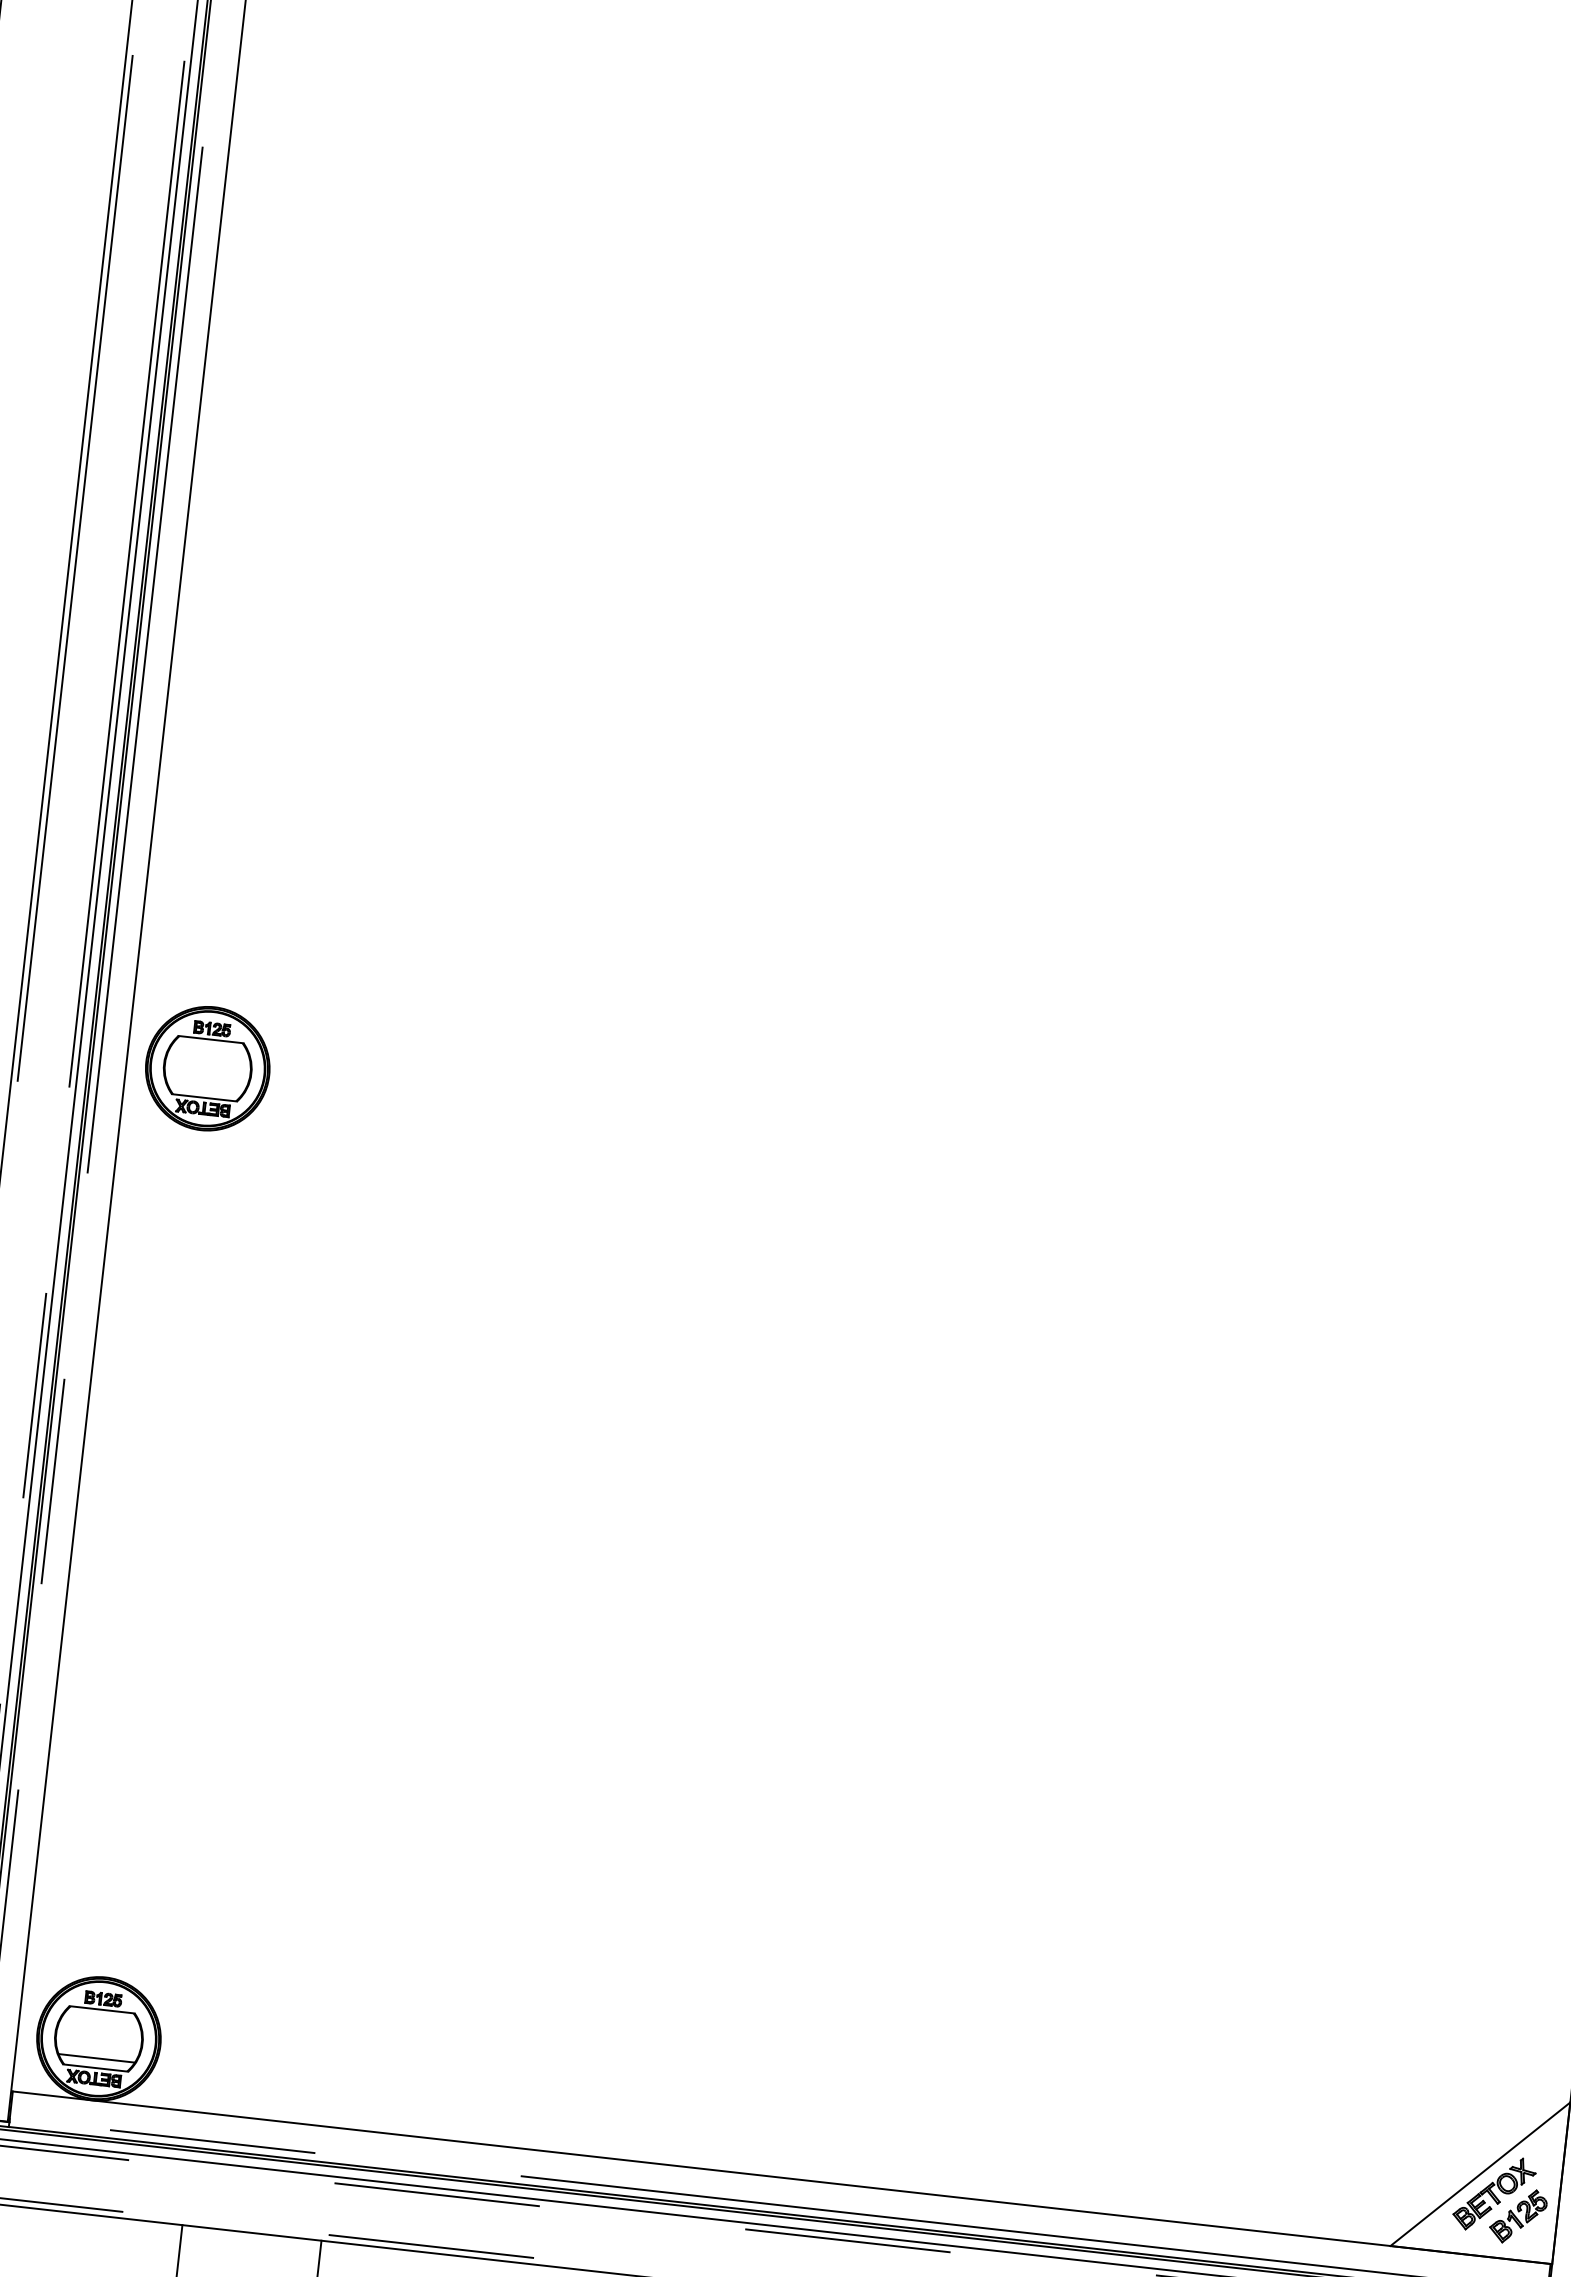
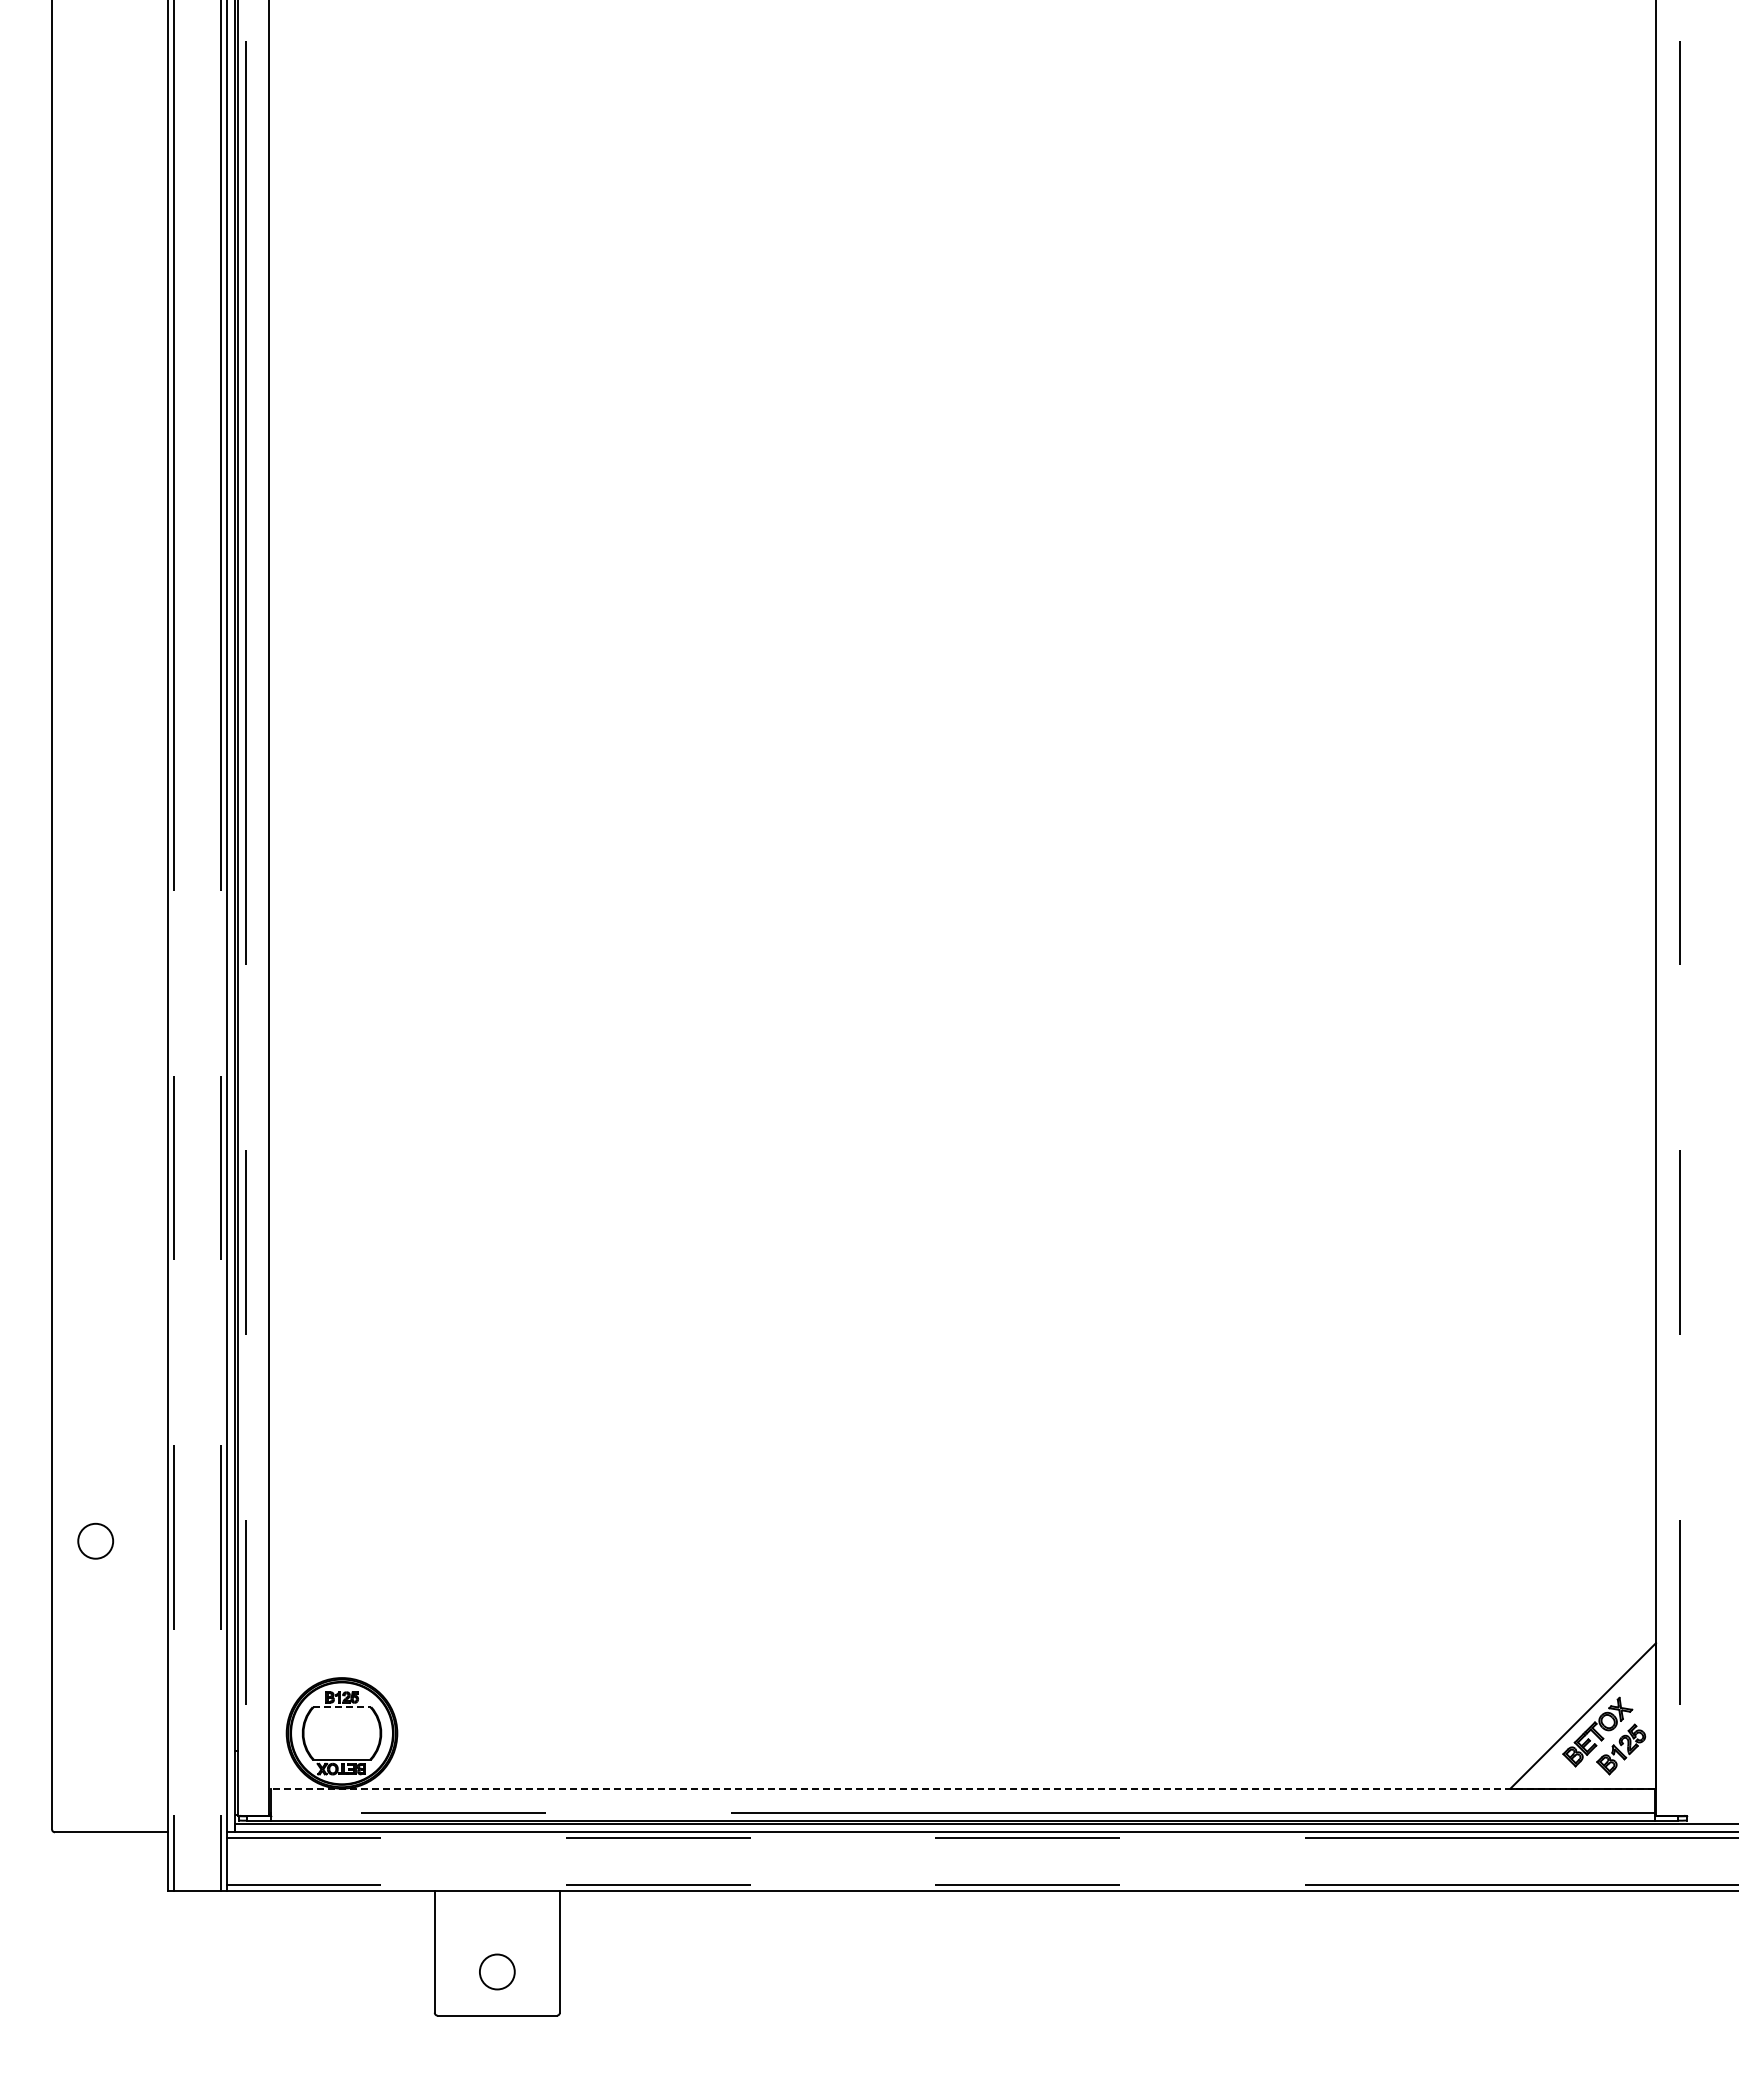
part: (207, 1068) -> (341, 860), removed
line: (102, 2010) -> (342, 1707), solid -> dashed
line: (96, 2057) -> (341, 1750), removed
line: (781, 2177) -> (962, 1788), solid -> dashed

